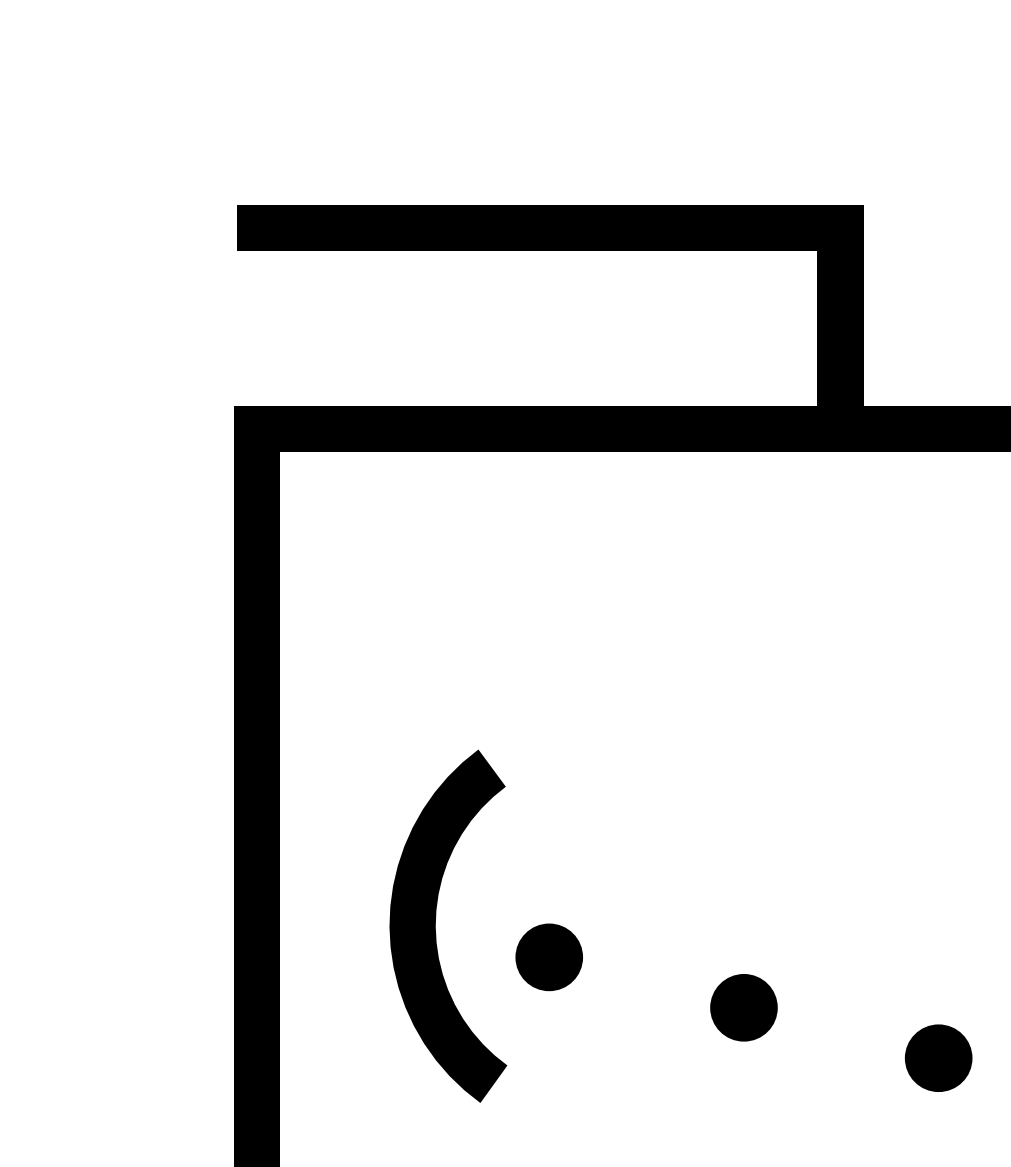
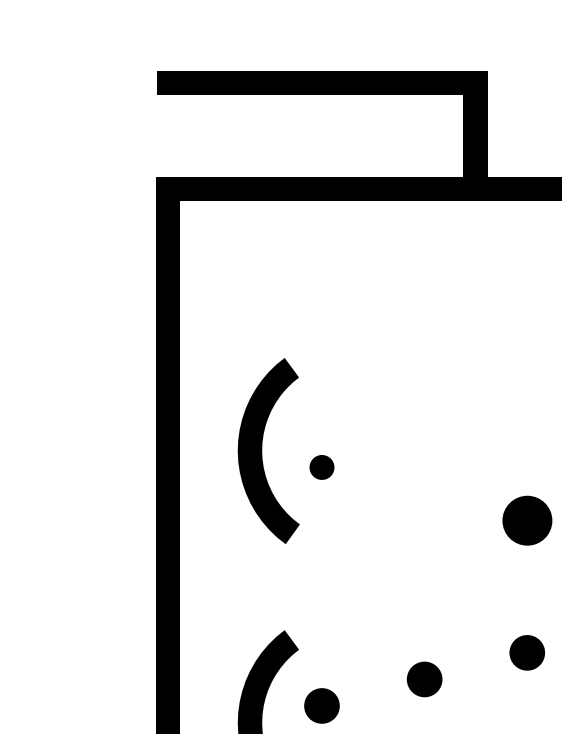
part: (548, 957) -> (321, 467), size x0.7
part: (743, 1006) -> (424, 493), removed
part: (937, 1057) -> (526, 520), size x1.4

